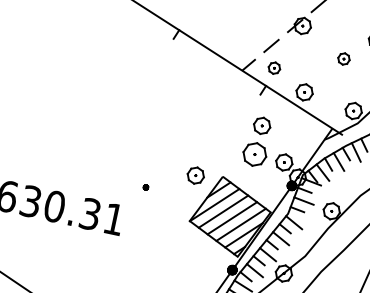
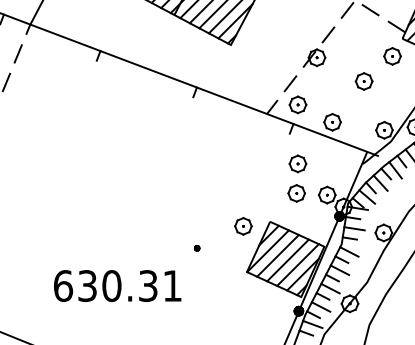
part: (343, 58) -> (363, 81), size x1.43
part: (274, 67) -> (297, 104), size x1.43
part: (254, 154) -> (296, 193), size x0.71

